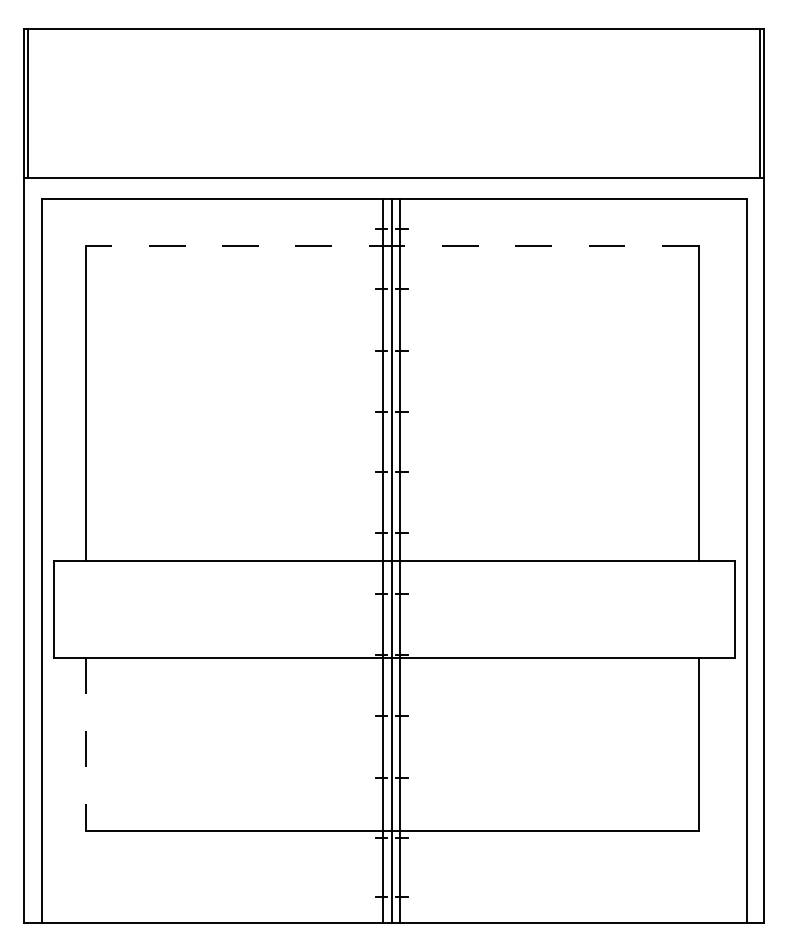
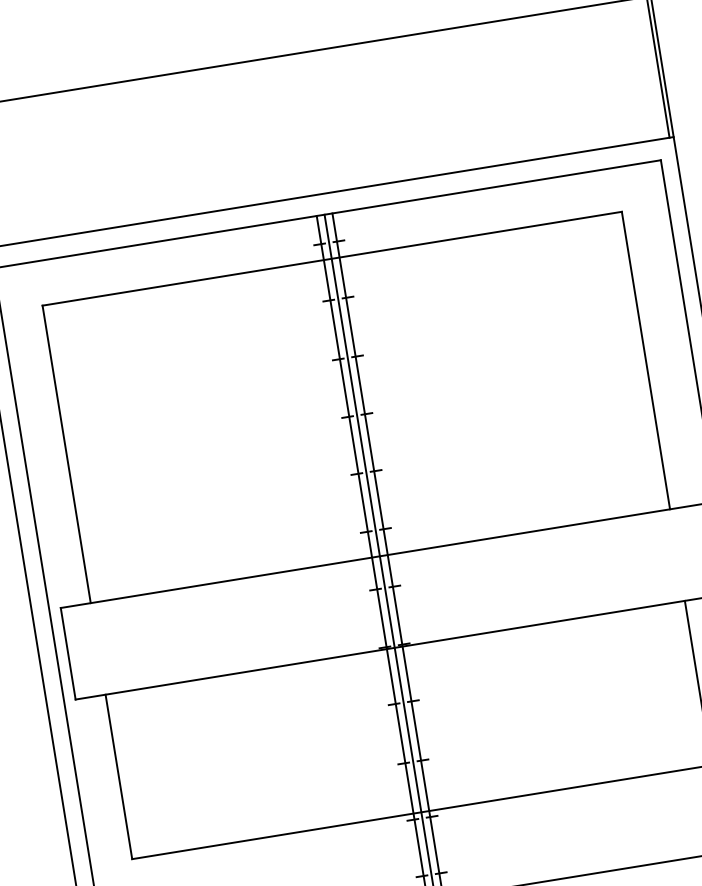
line: (391, 245) -> (331, 258), dashed -> solid
line: (85, 744) -> (118, 776), dashed -> solid

